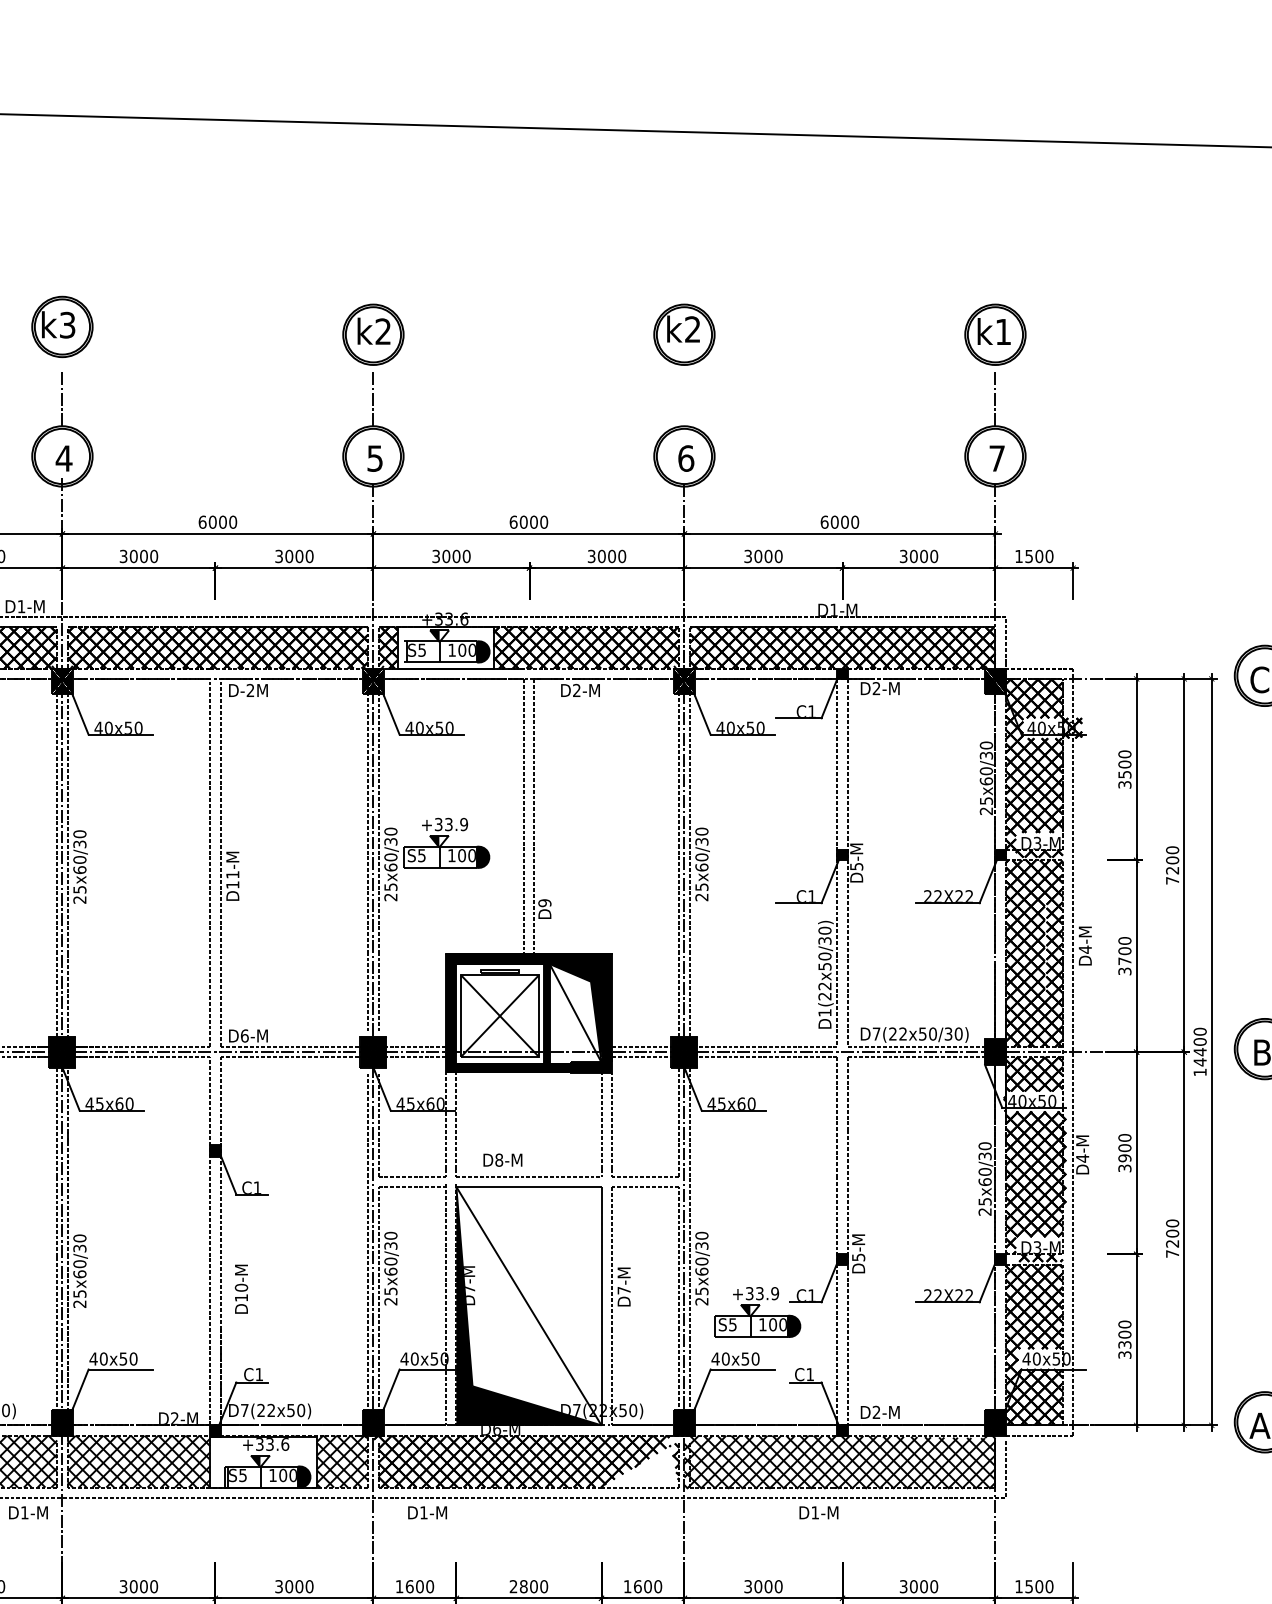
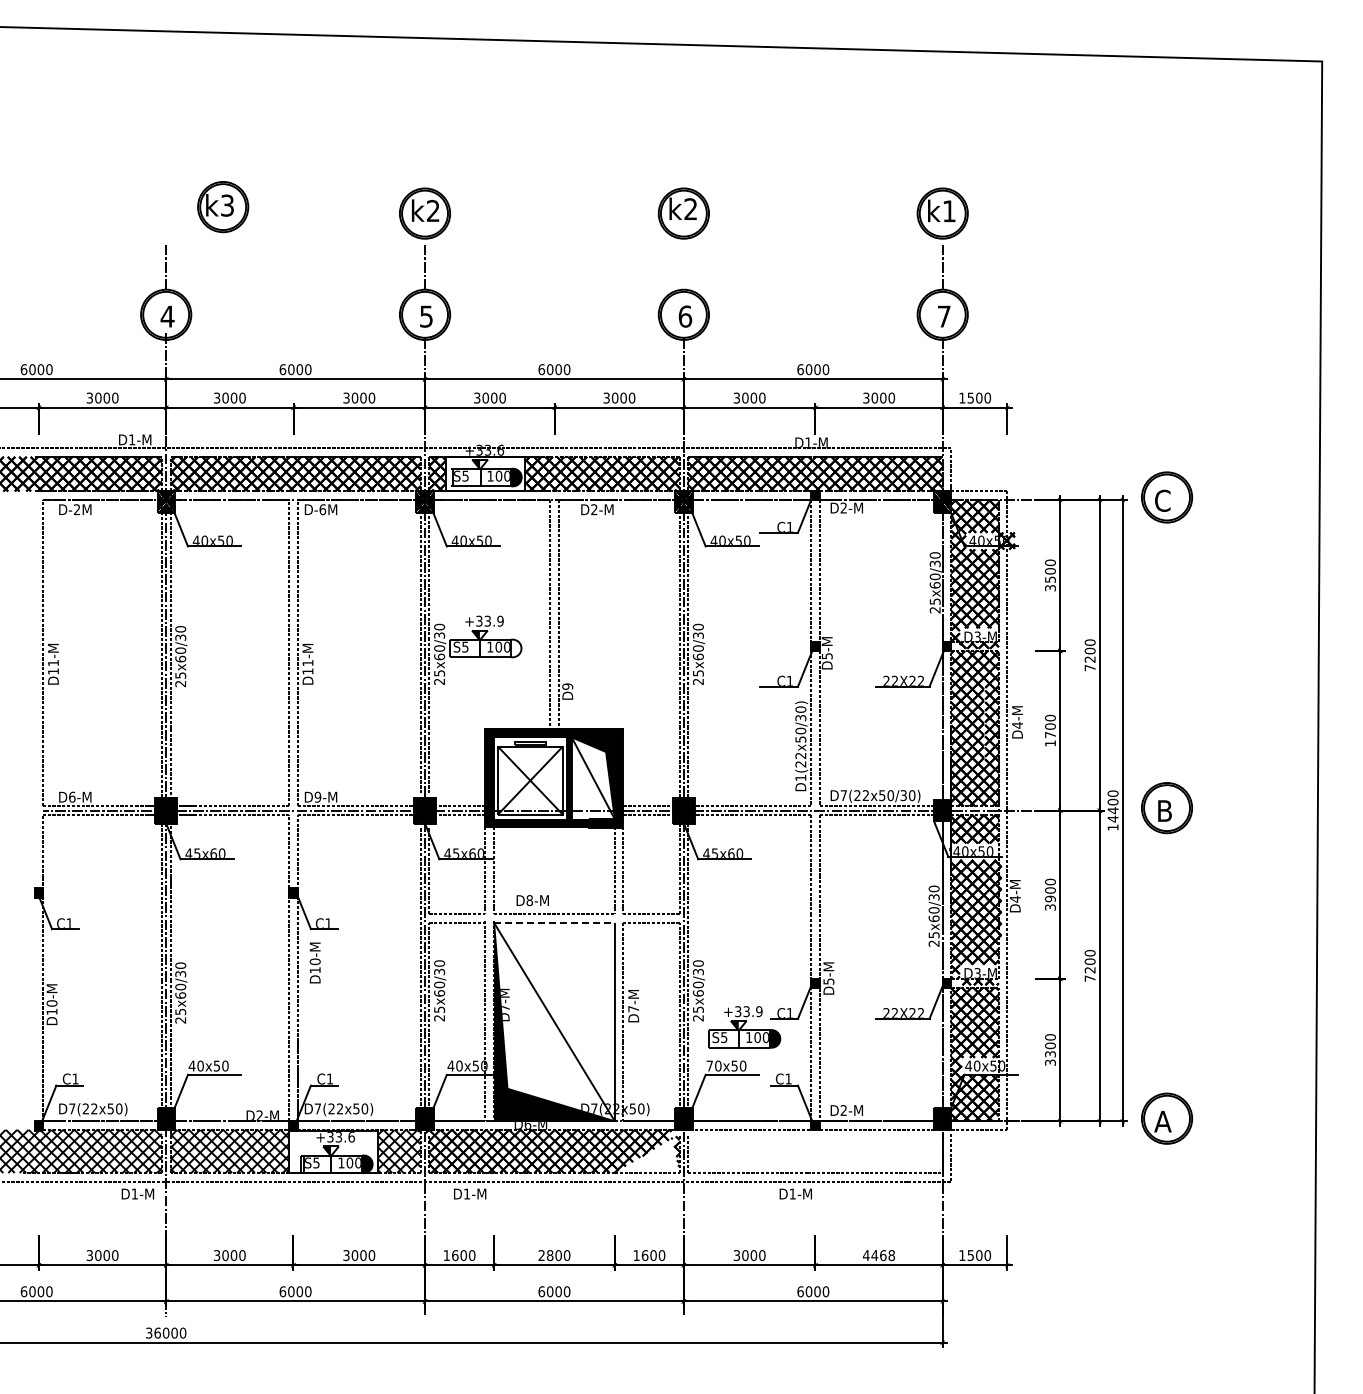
part: (62, 327) -> (223, 207), moved
text: (250, 690) -> (322, 509), D-2M -> D-6M
fill: (482, 857) -> (515, 648), removed
text: (1124, 971) -> (1050, 743), 3700 -> 1700
text: (244, 1035) -> (317, 796), D6-M -> D9-M
line: (528, 1186) -> (554, 922), solid -> dashed
text: (240, 1288) -> (314, 962), moved
text: (715, 1358) -> (709, 1065), 40x50 -> 70x50
hatch: (838, 1460) -> (812, 1150), removed
text: (918, 1586) -> (878, 1255), 3000 -> 4468

